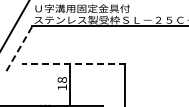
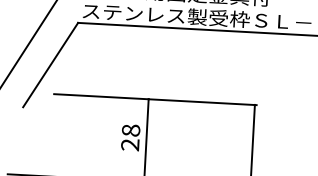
line: (19, 48) -> (50, 64), dashed -> solid
line: (73, 63) -> (154, 99), dashed -> solid
text: (61, 87) -> (128, 144), 18 -> 28

